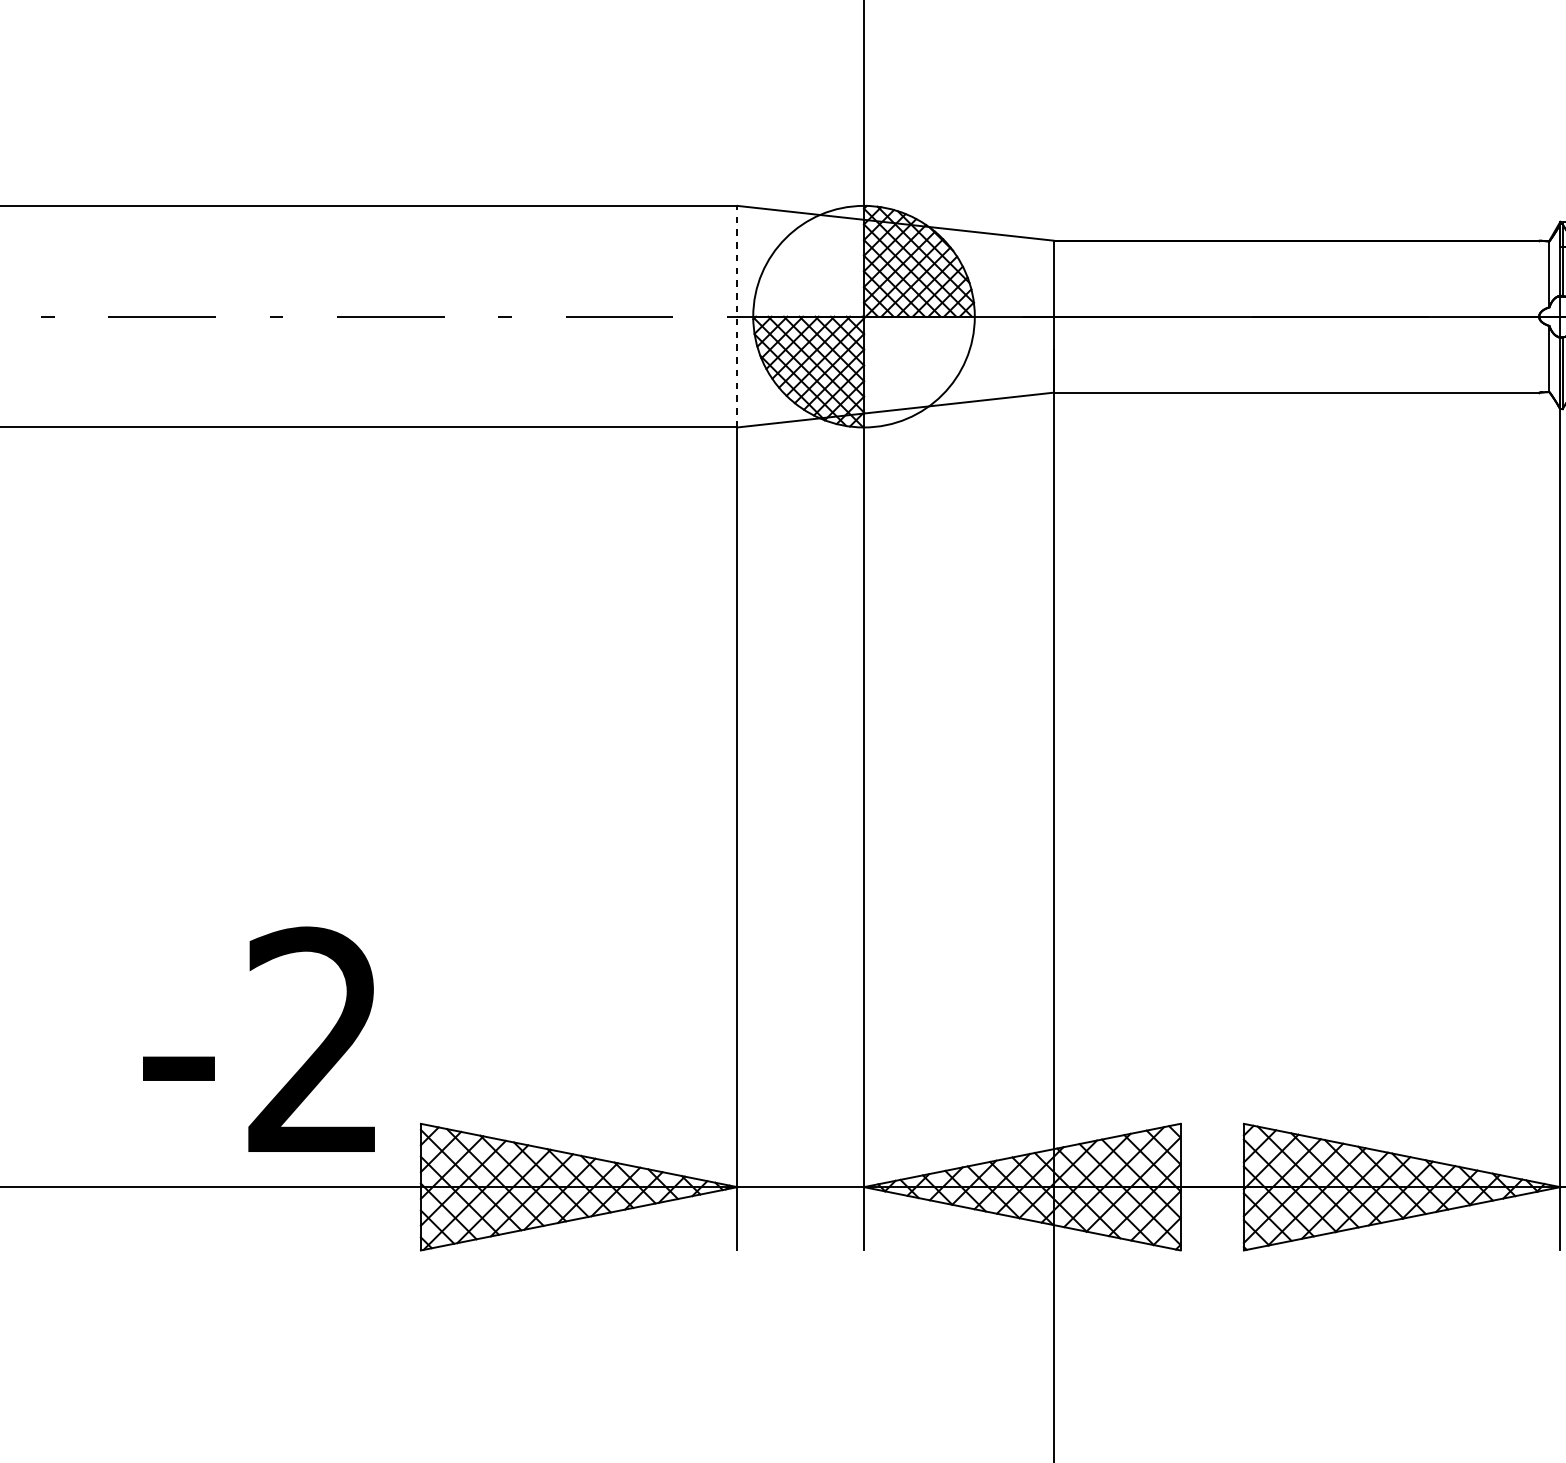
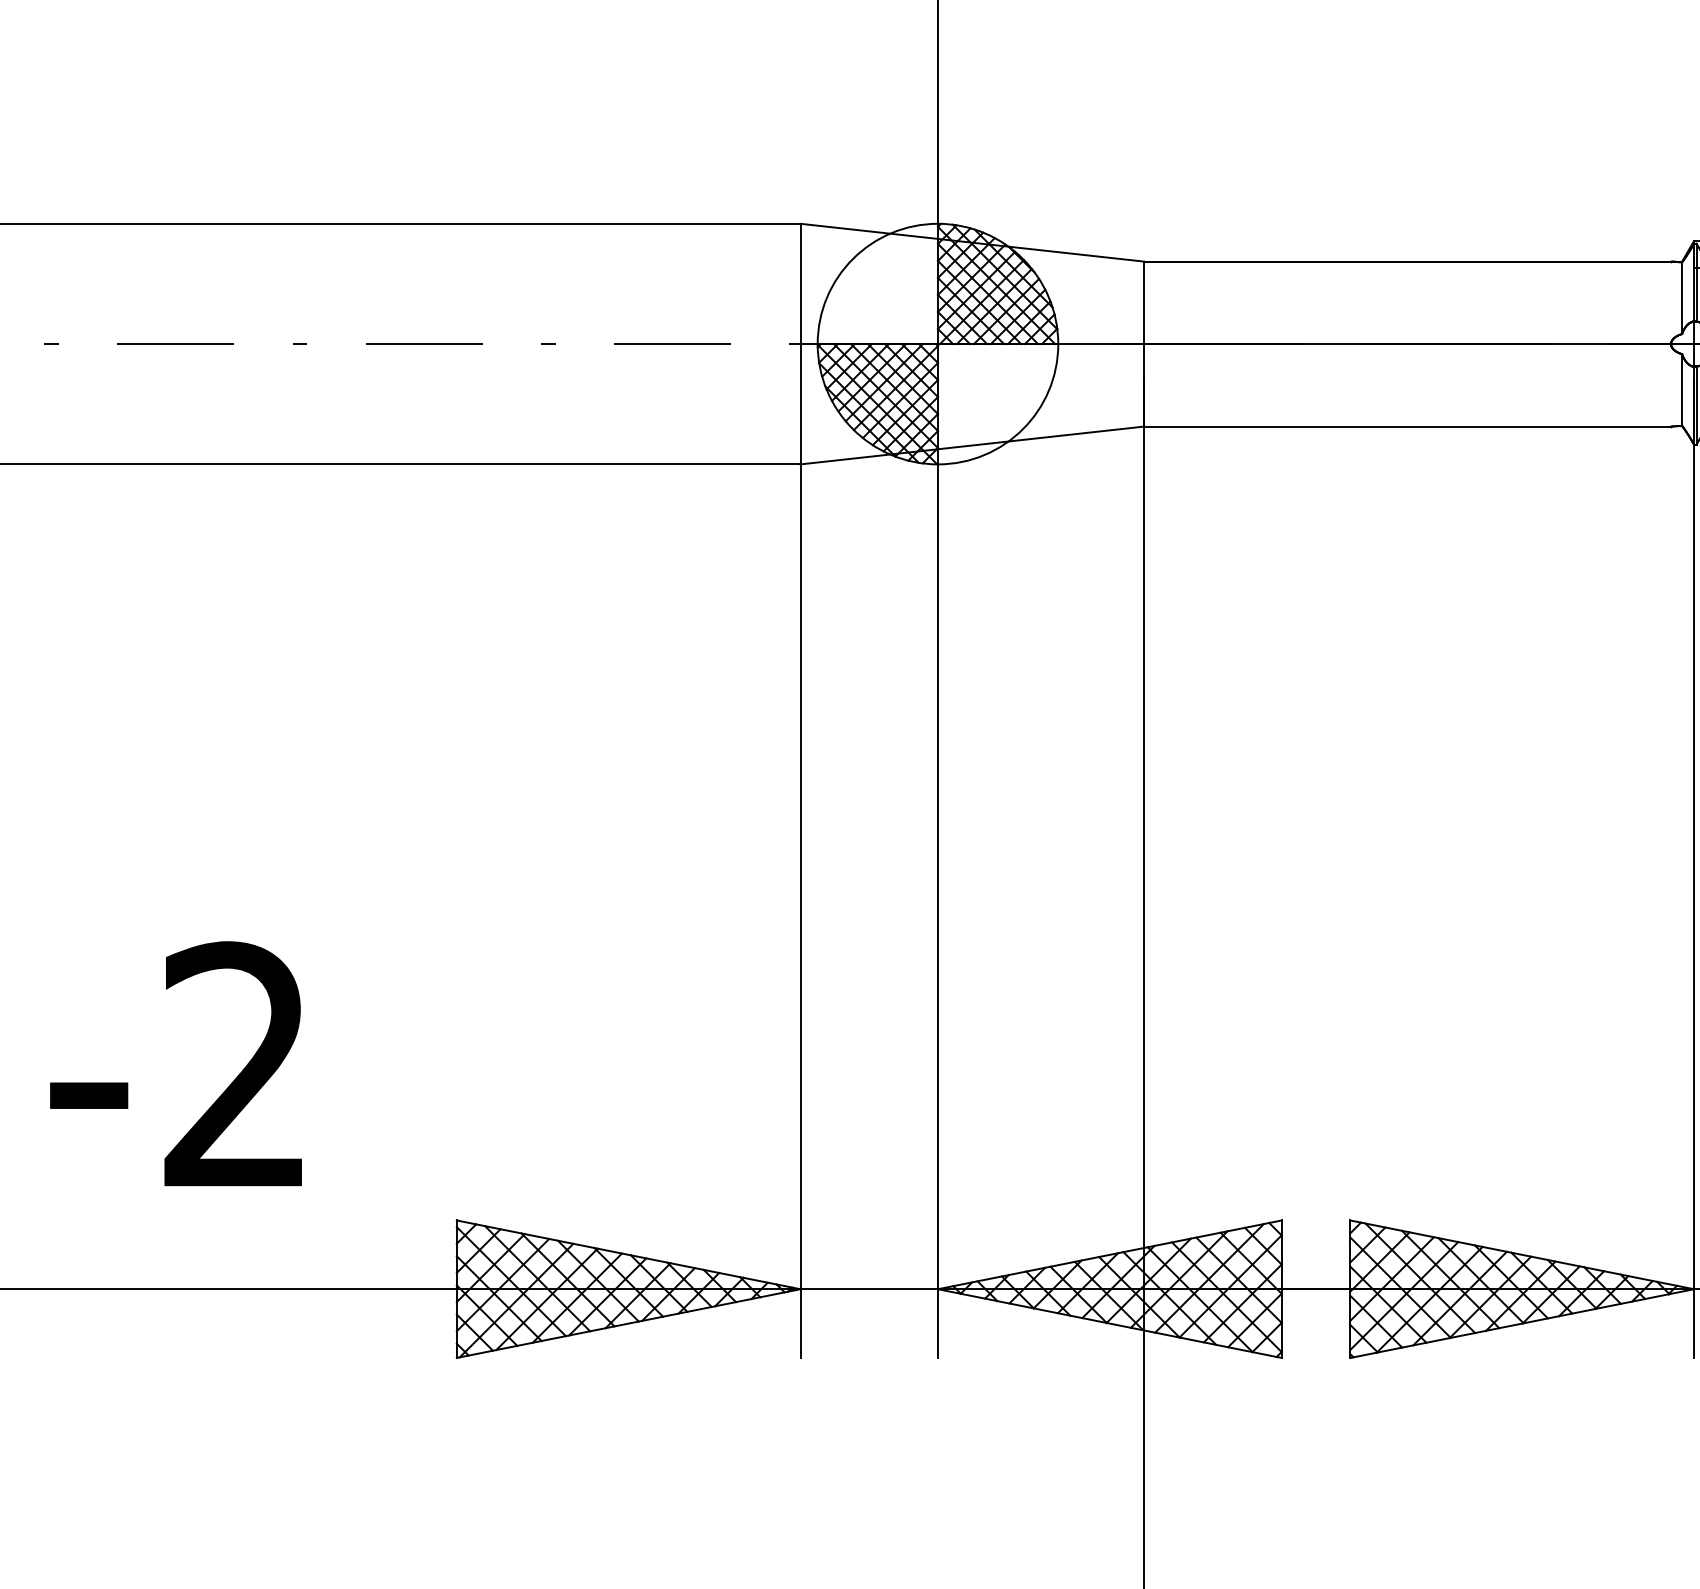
line: (737, 316) -> (800, 343), dashed -> solid
text: (258, 1039) -> (175, 1063), moved

